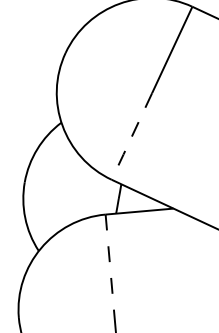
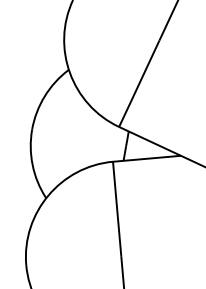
line: (131, 137) -> (138, 84), dashed -> solid
line: (109, 262) -> (116, 209), dashed -> solid

